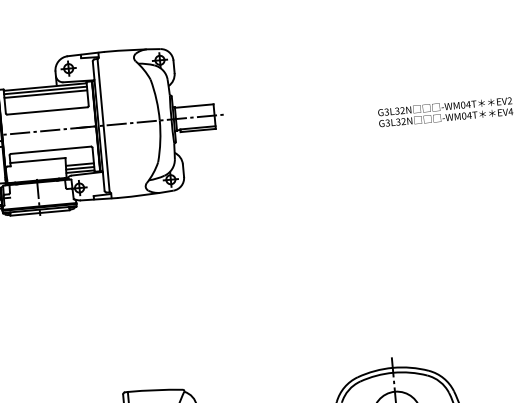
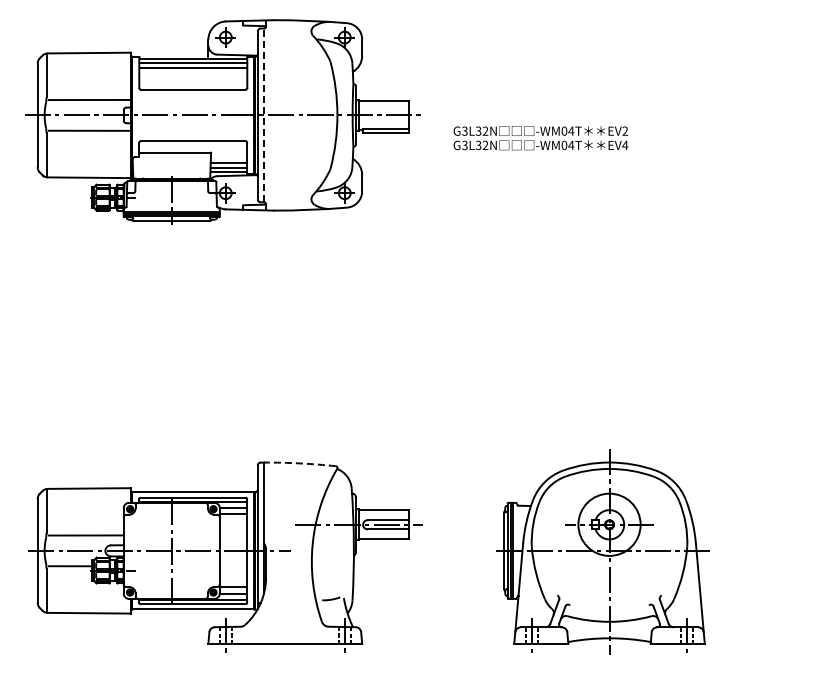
text: (445, 112) -> (540, 138), moved
line: (103, 125) -> (264, 115), solid -> dashed
arc: (155, 390) -> (300, 463), solid -> dashed

